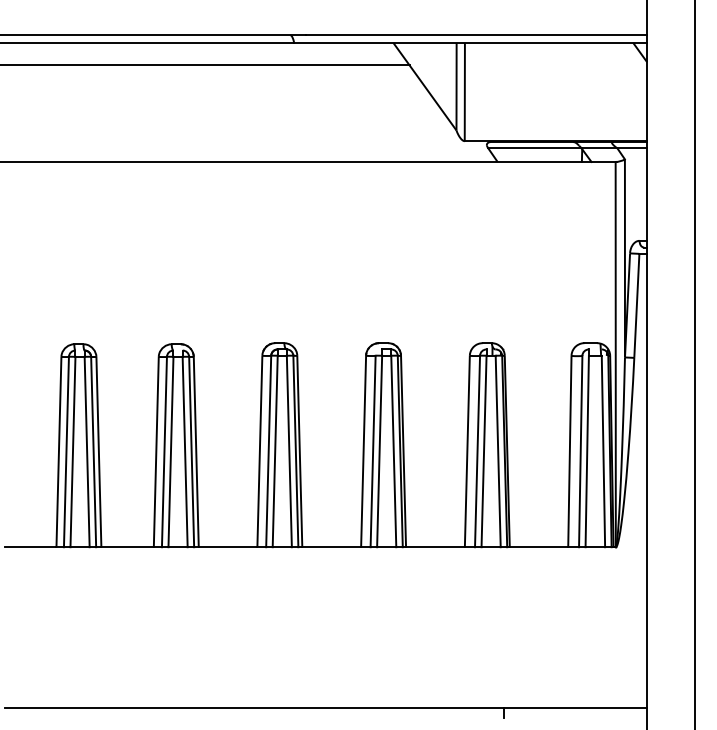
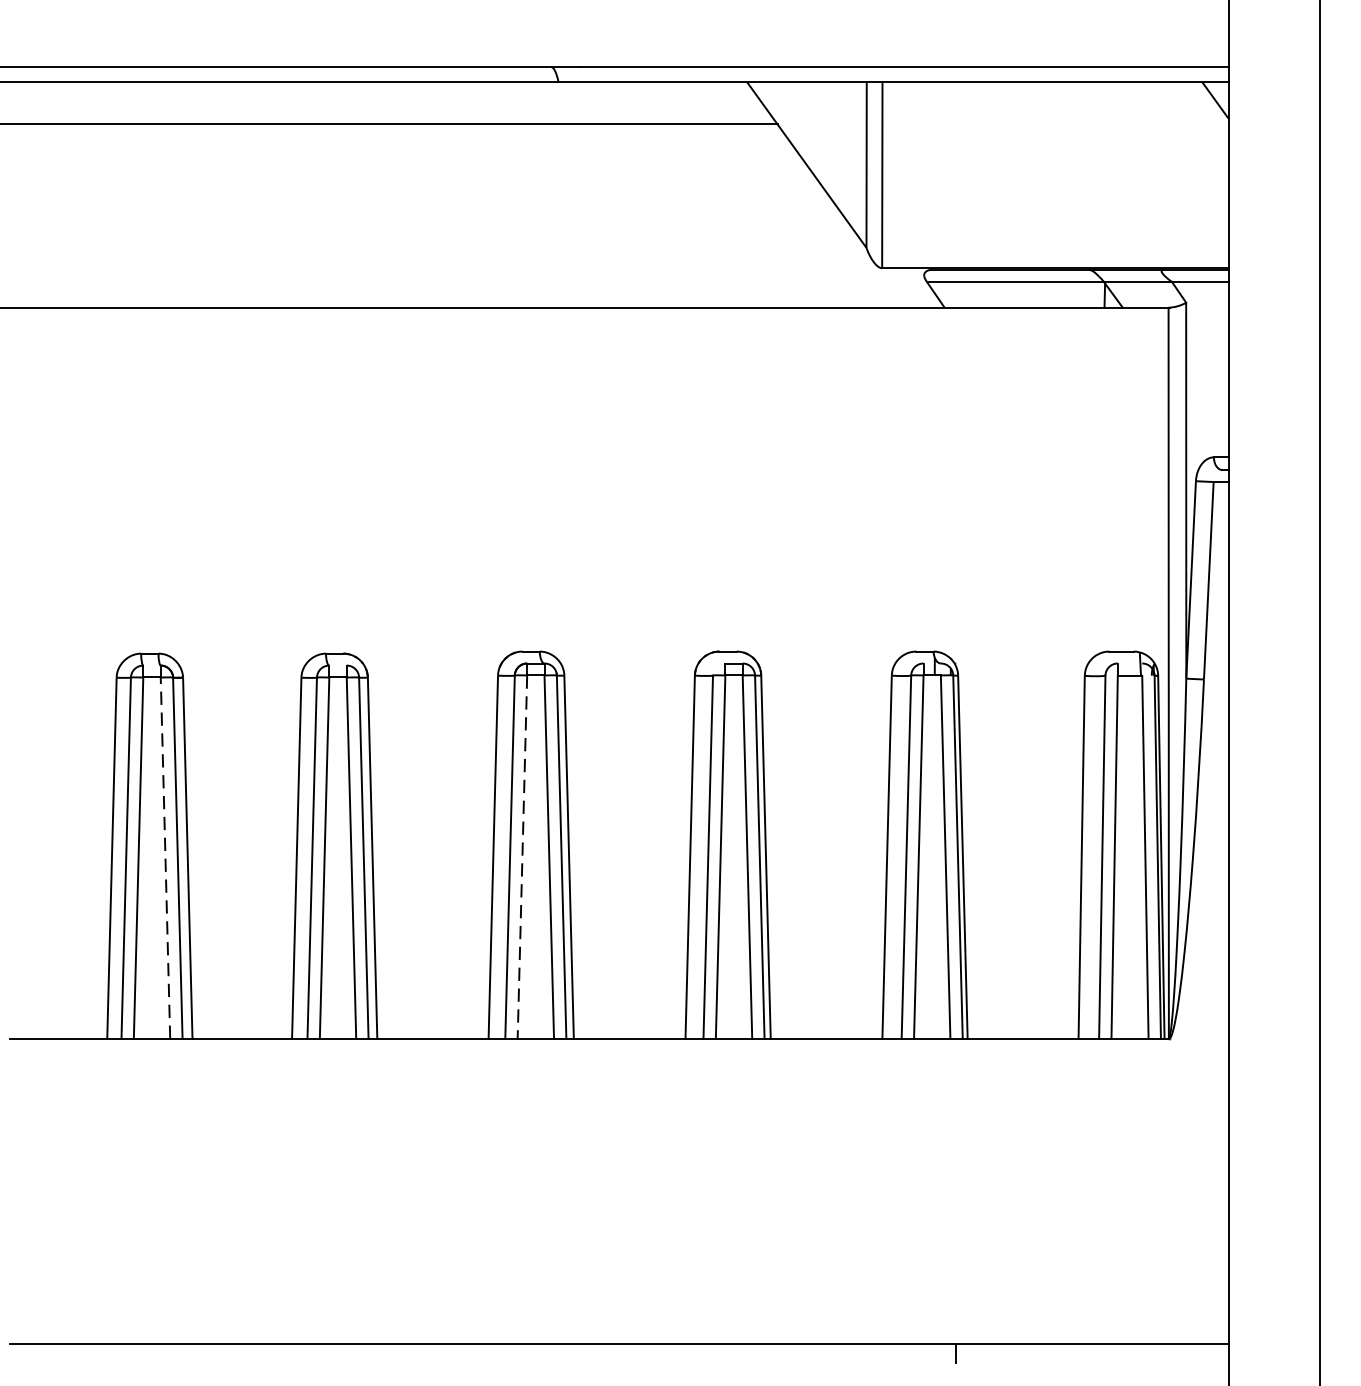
line: (87, 451) -> (166, 857), solid -> dashed
line: (275, 451) -> (522, 857), solid -> dashed

